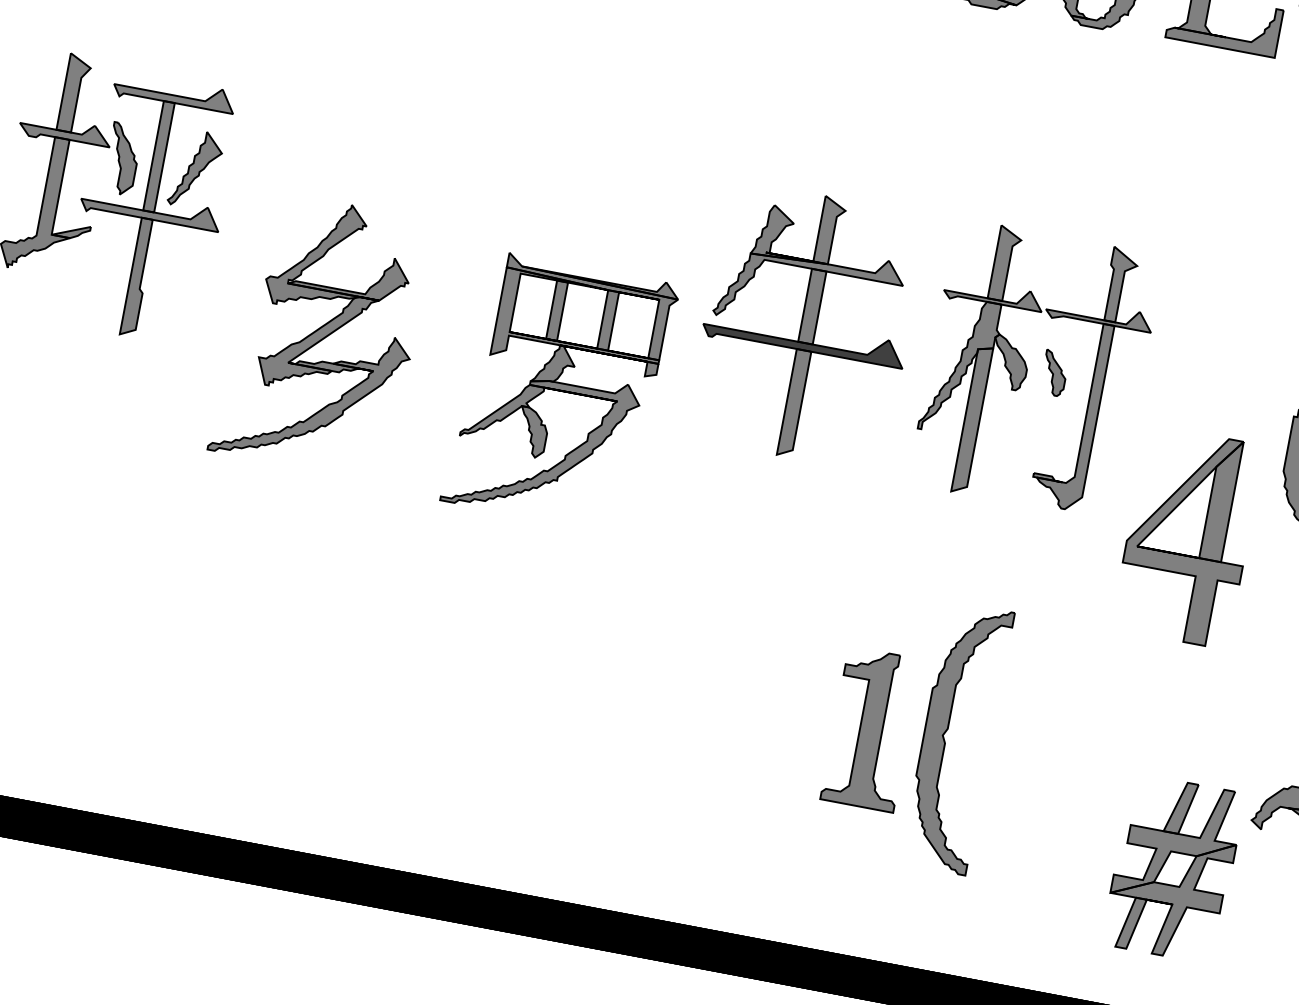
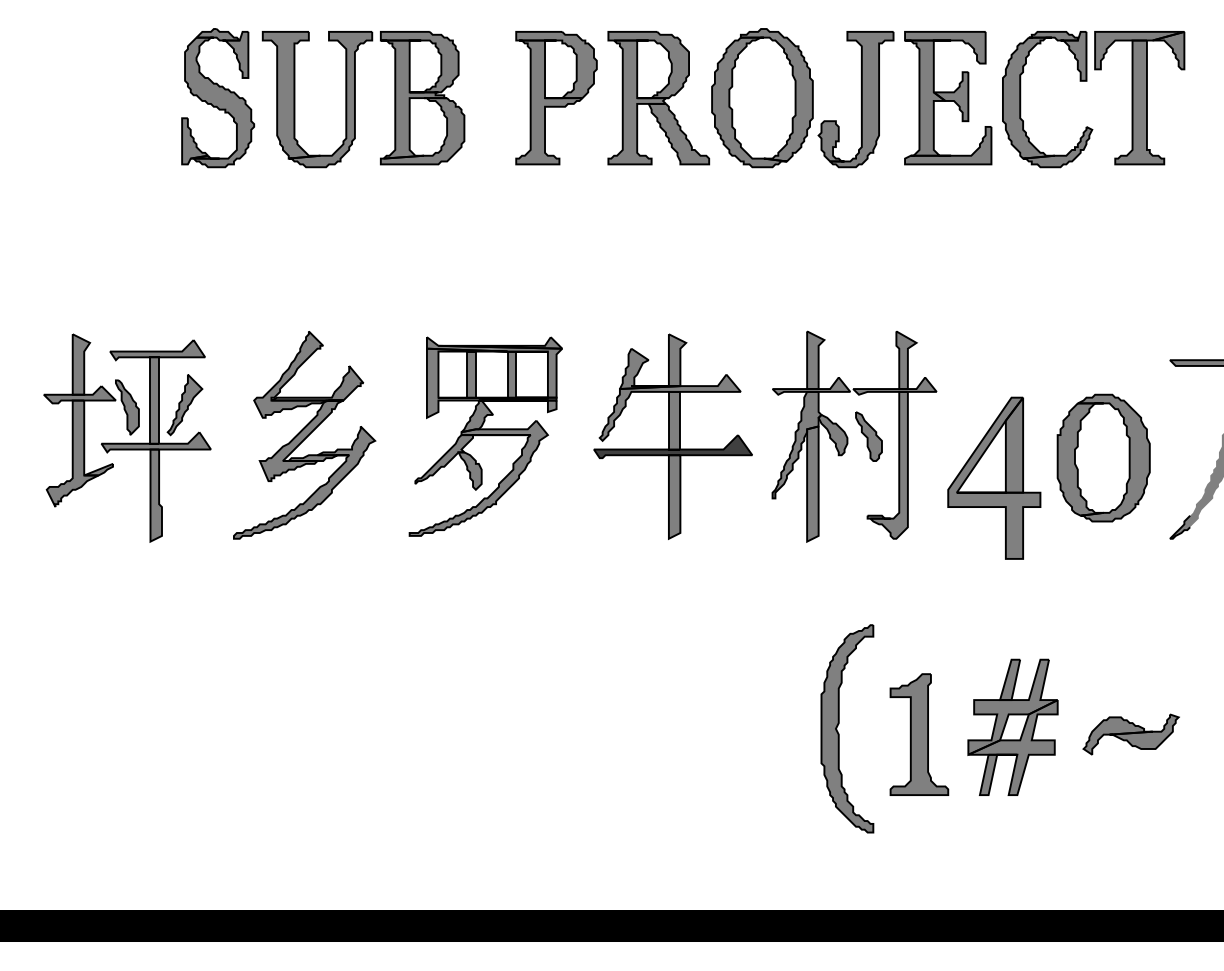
part: (321, 335) -> (304, 435), moved
part: (1054, 373) -> (868, 436), size x1.43
part: (559, 392) -> (485, 436), moved
part: (1188, 536) -> (994, 477), moved
part: (871, 729) -> (919, 734), moved
part: (1172, 867) -> (1012, 726), moved

